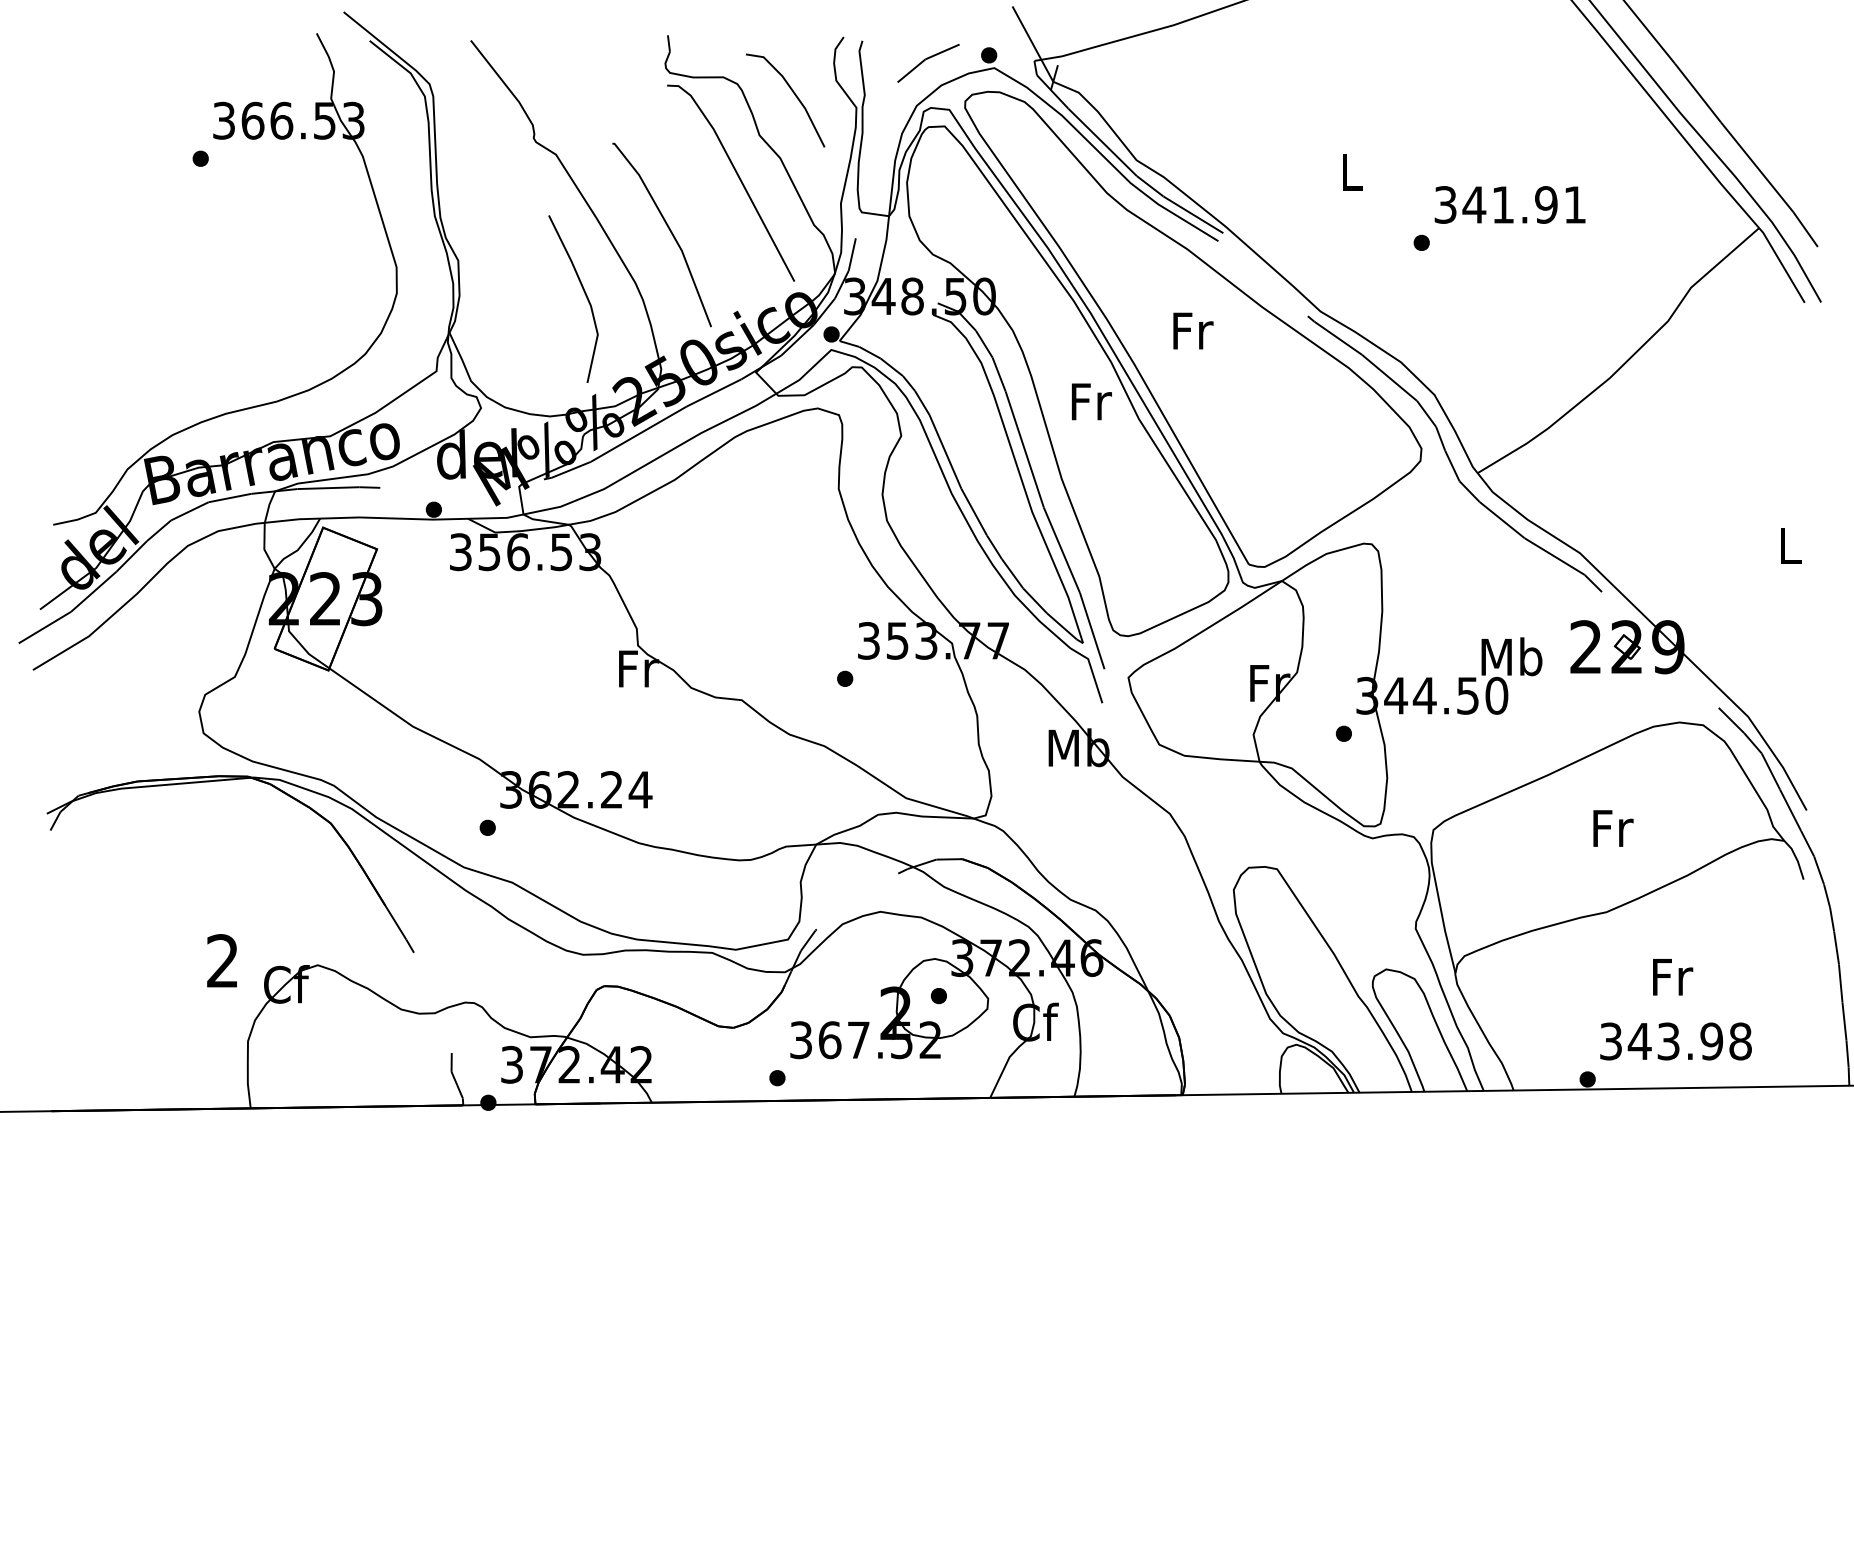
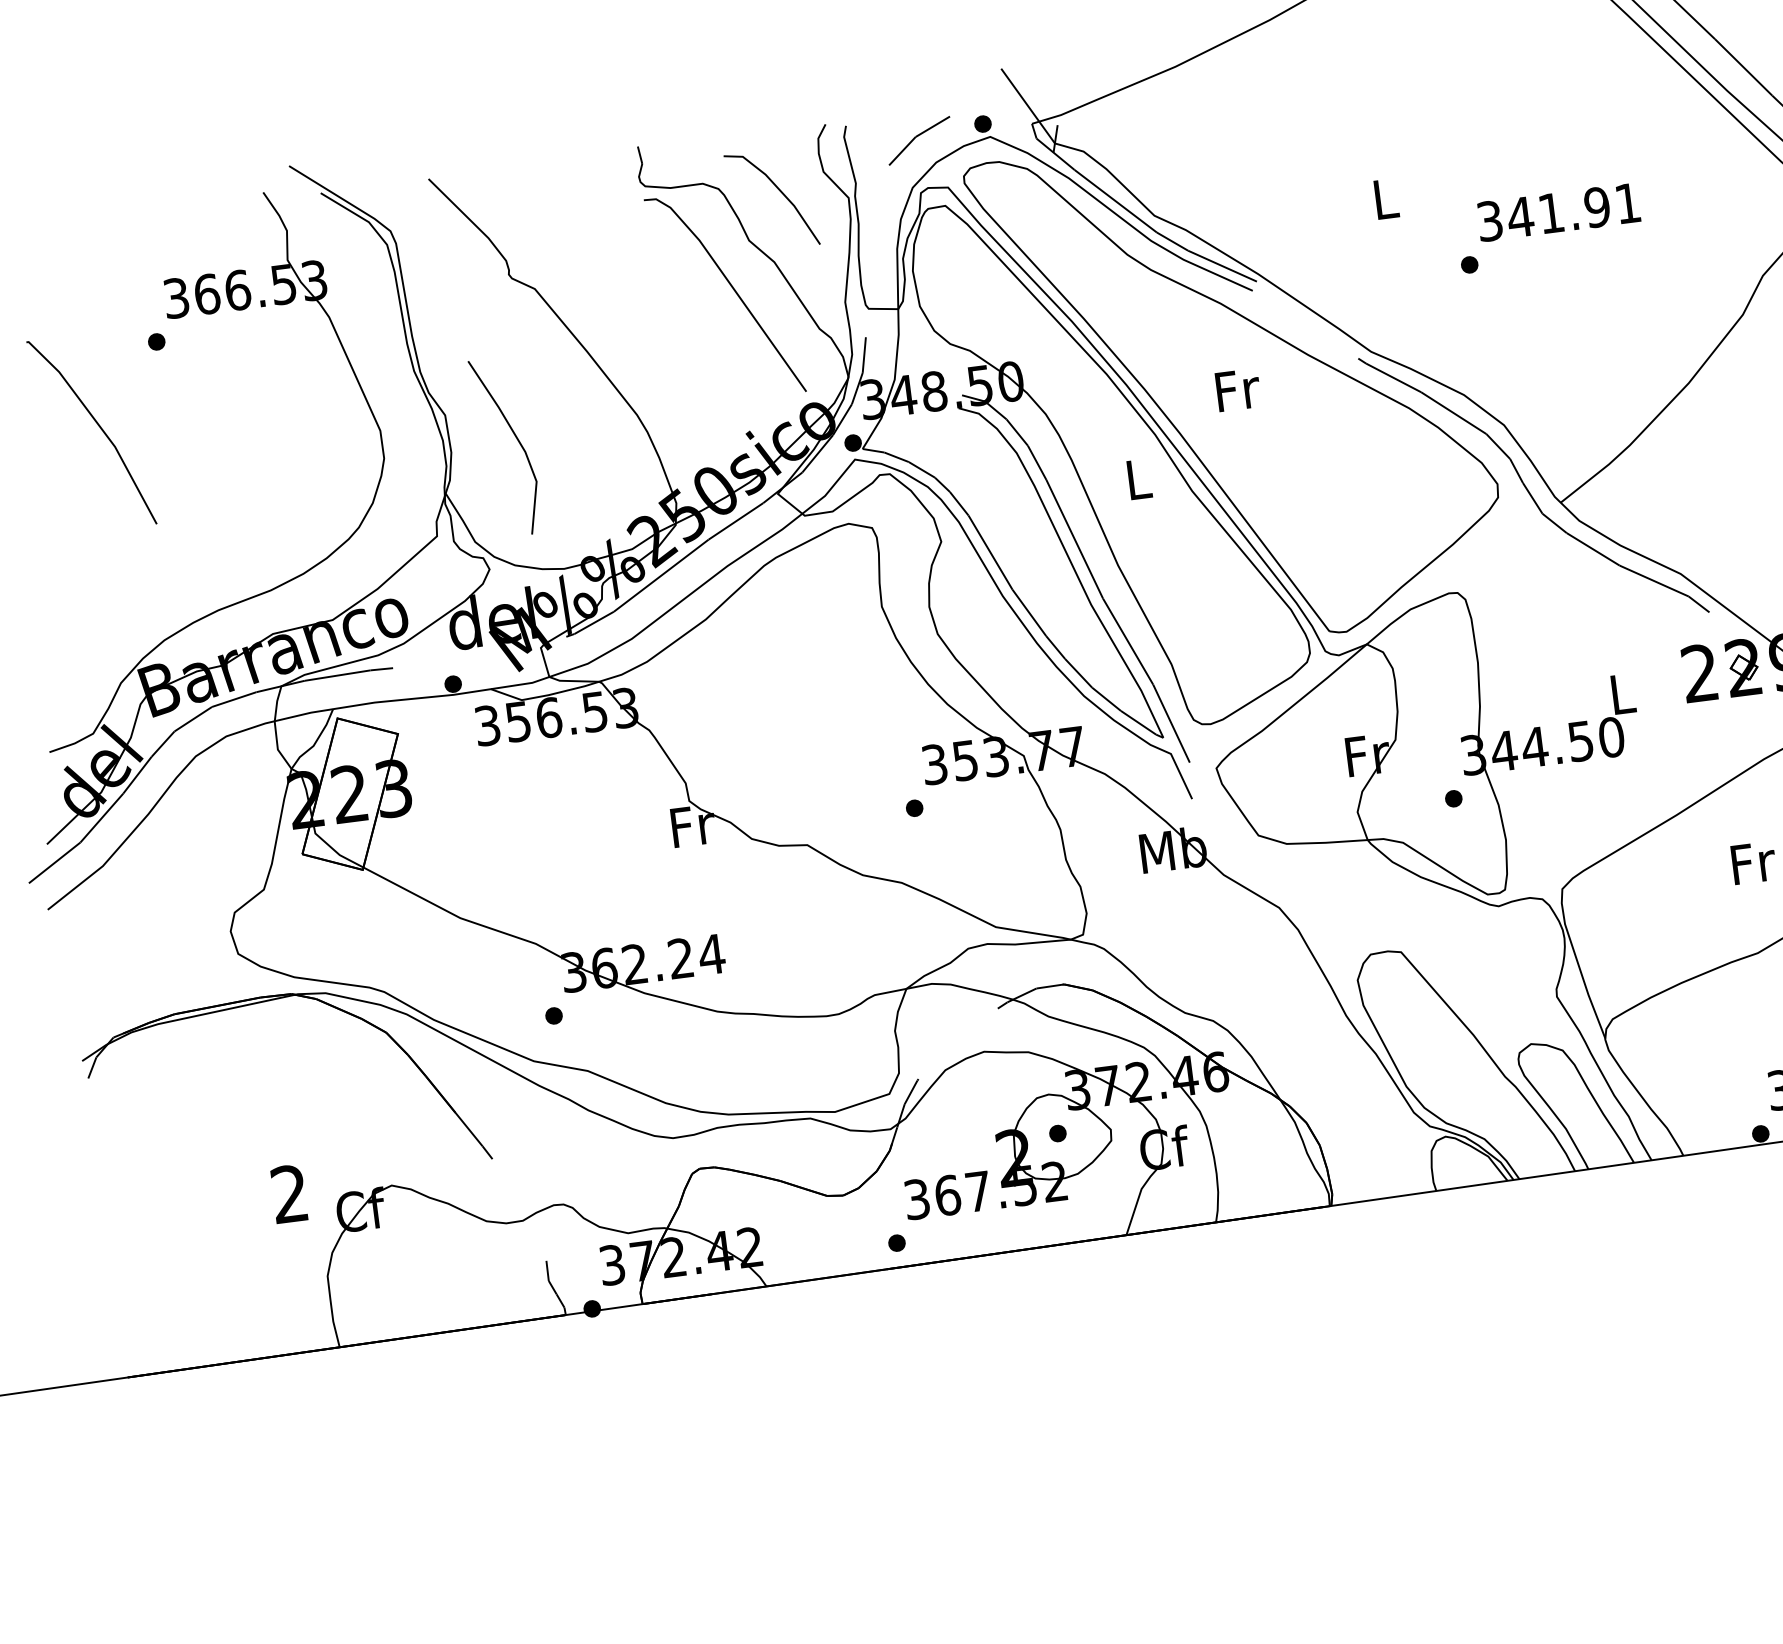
line: (669, 231) -> (99, 428), moved
line: (584, 293) -> (516, 439), moved
text: (1091, 401) -> (1139, 479), Fr -> L
text: (1511, 656) -> (1621, 693), Mb -> L

